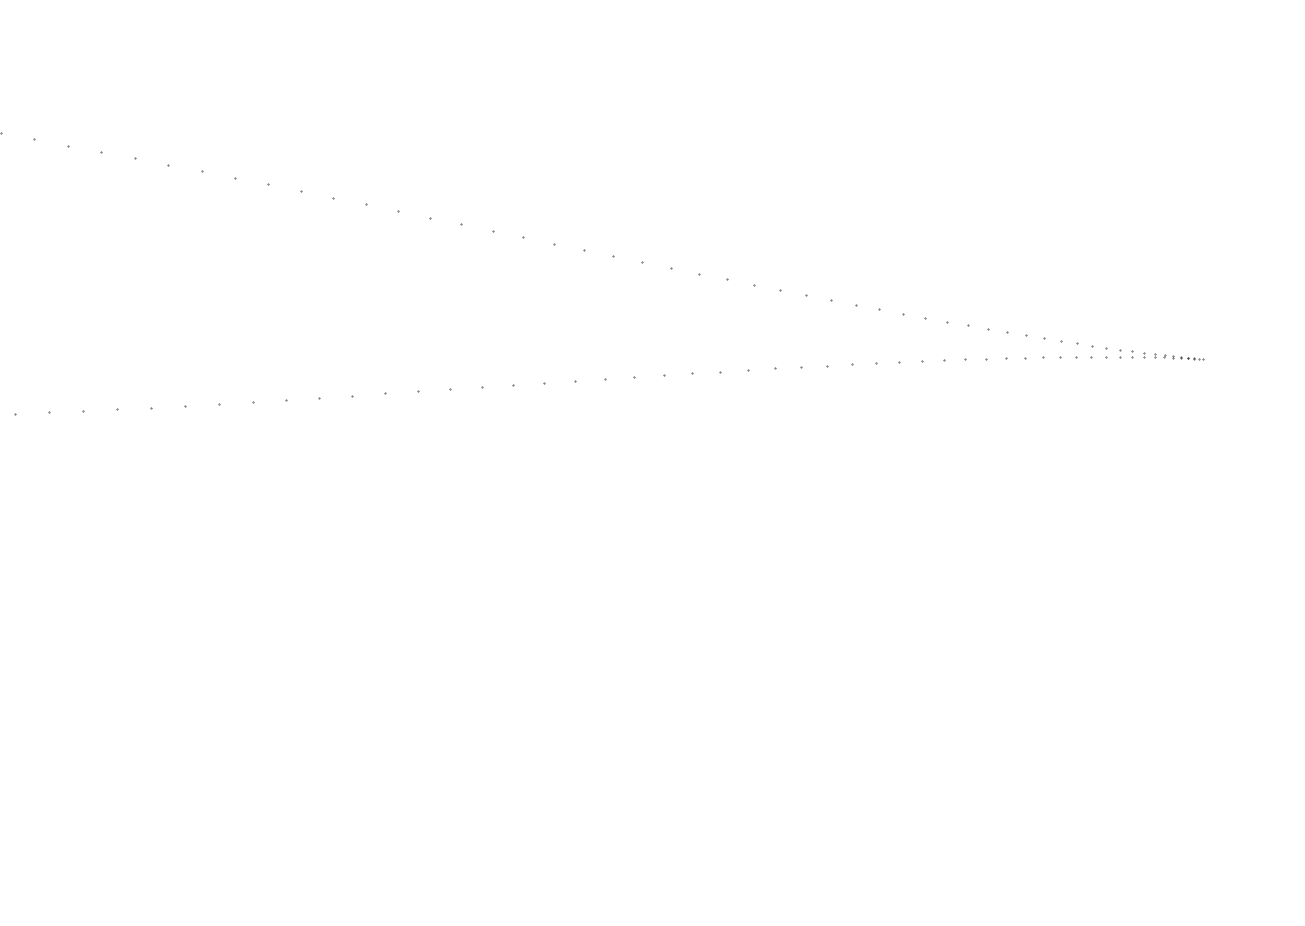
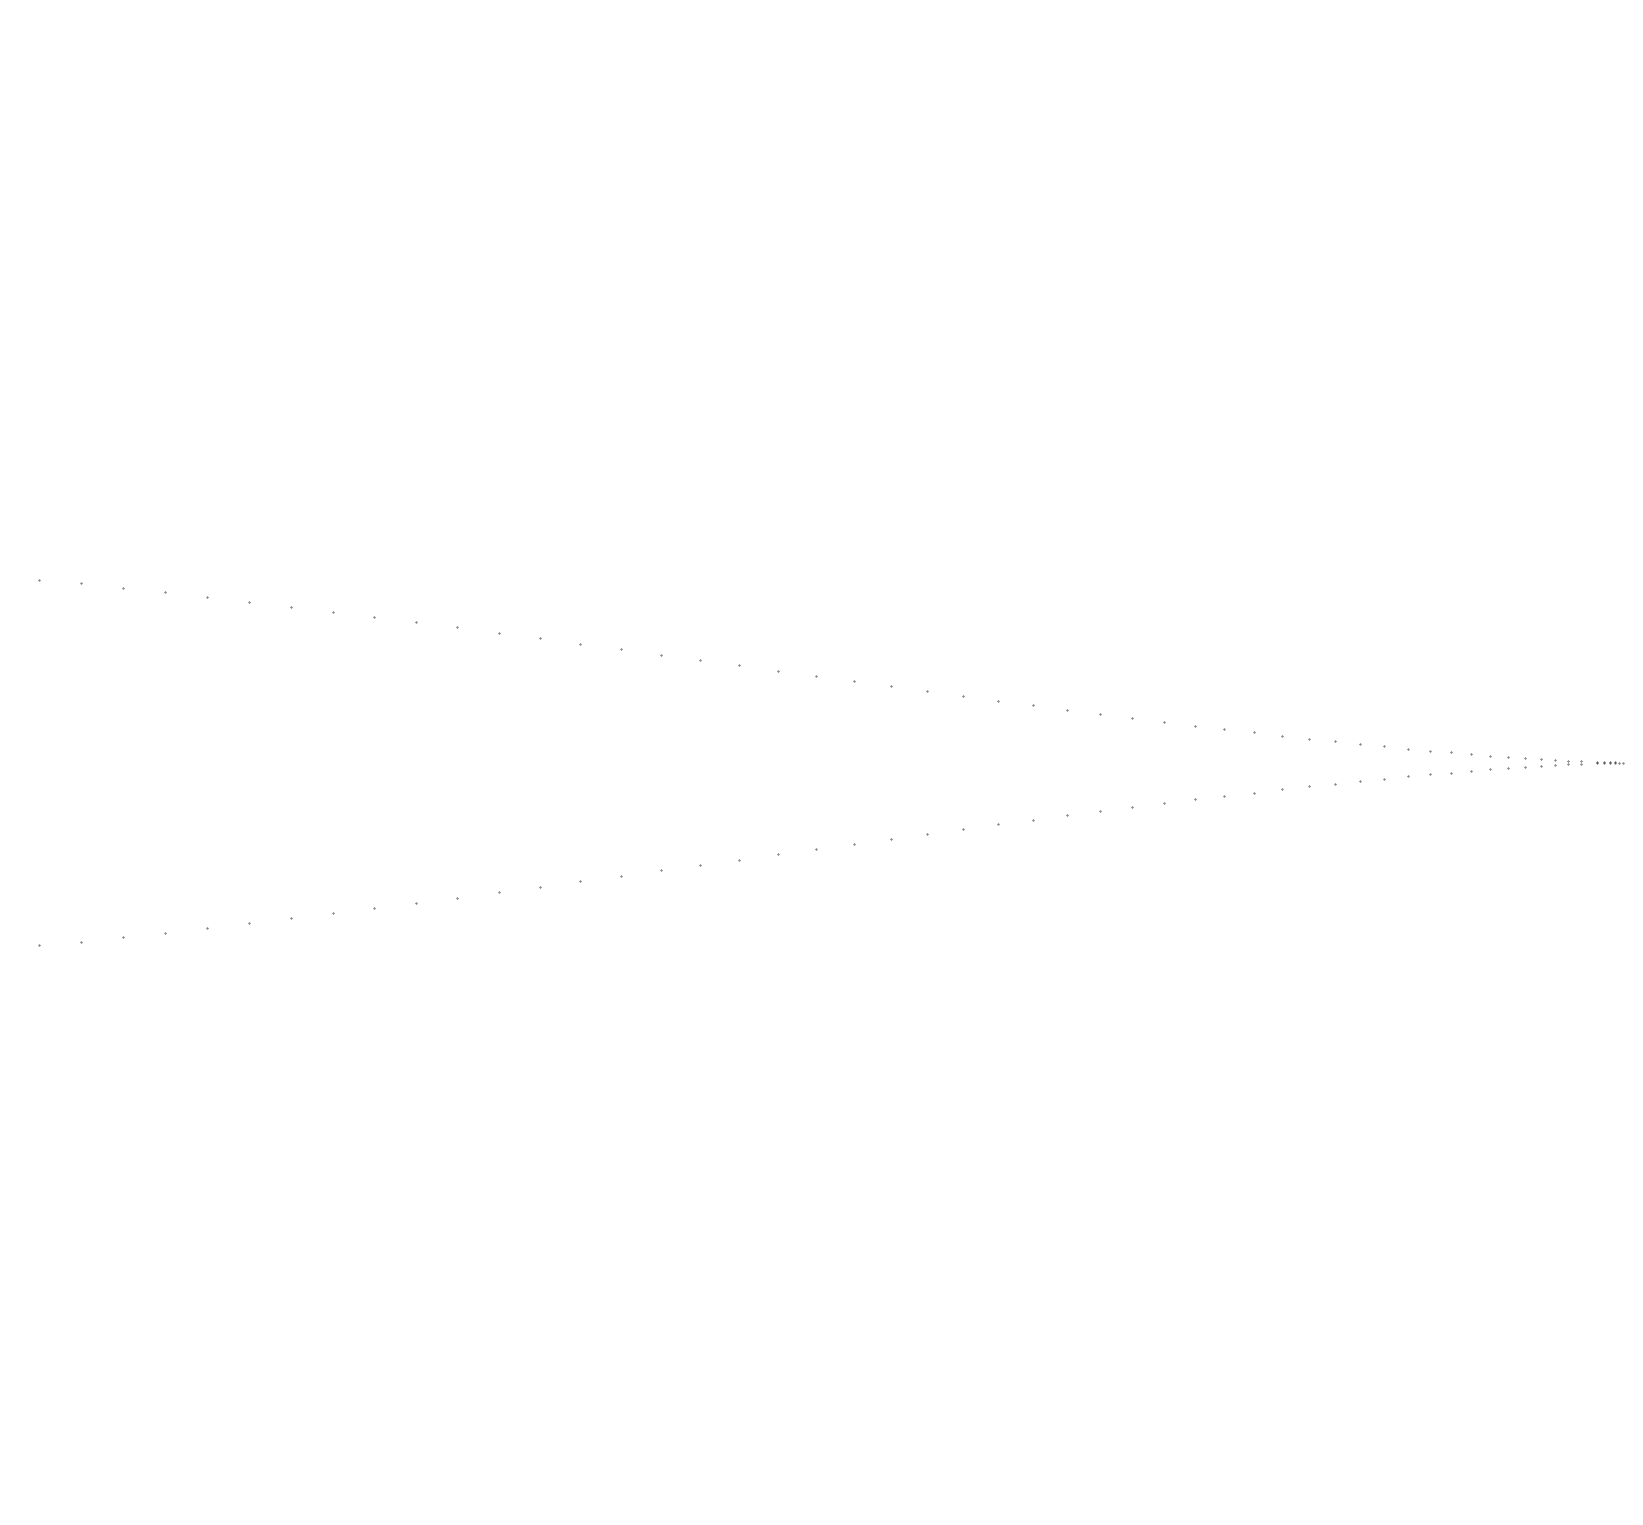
part: (1188, 357) -> (1610, 762), size x0.7

